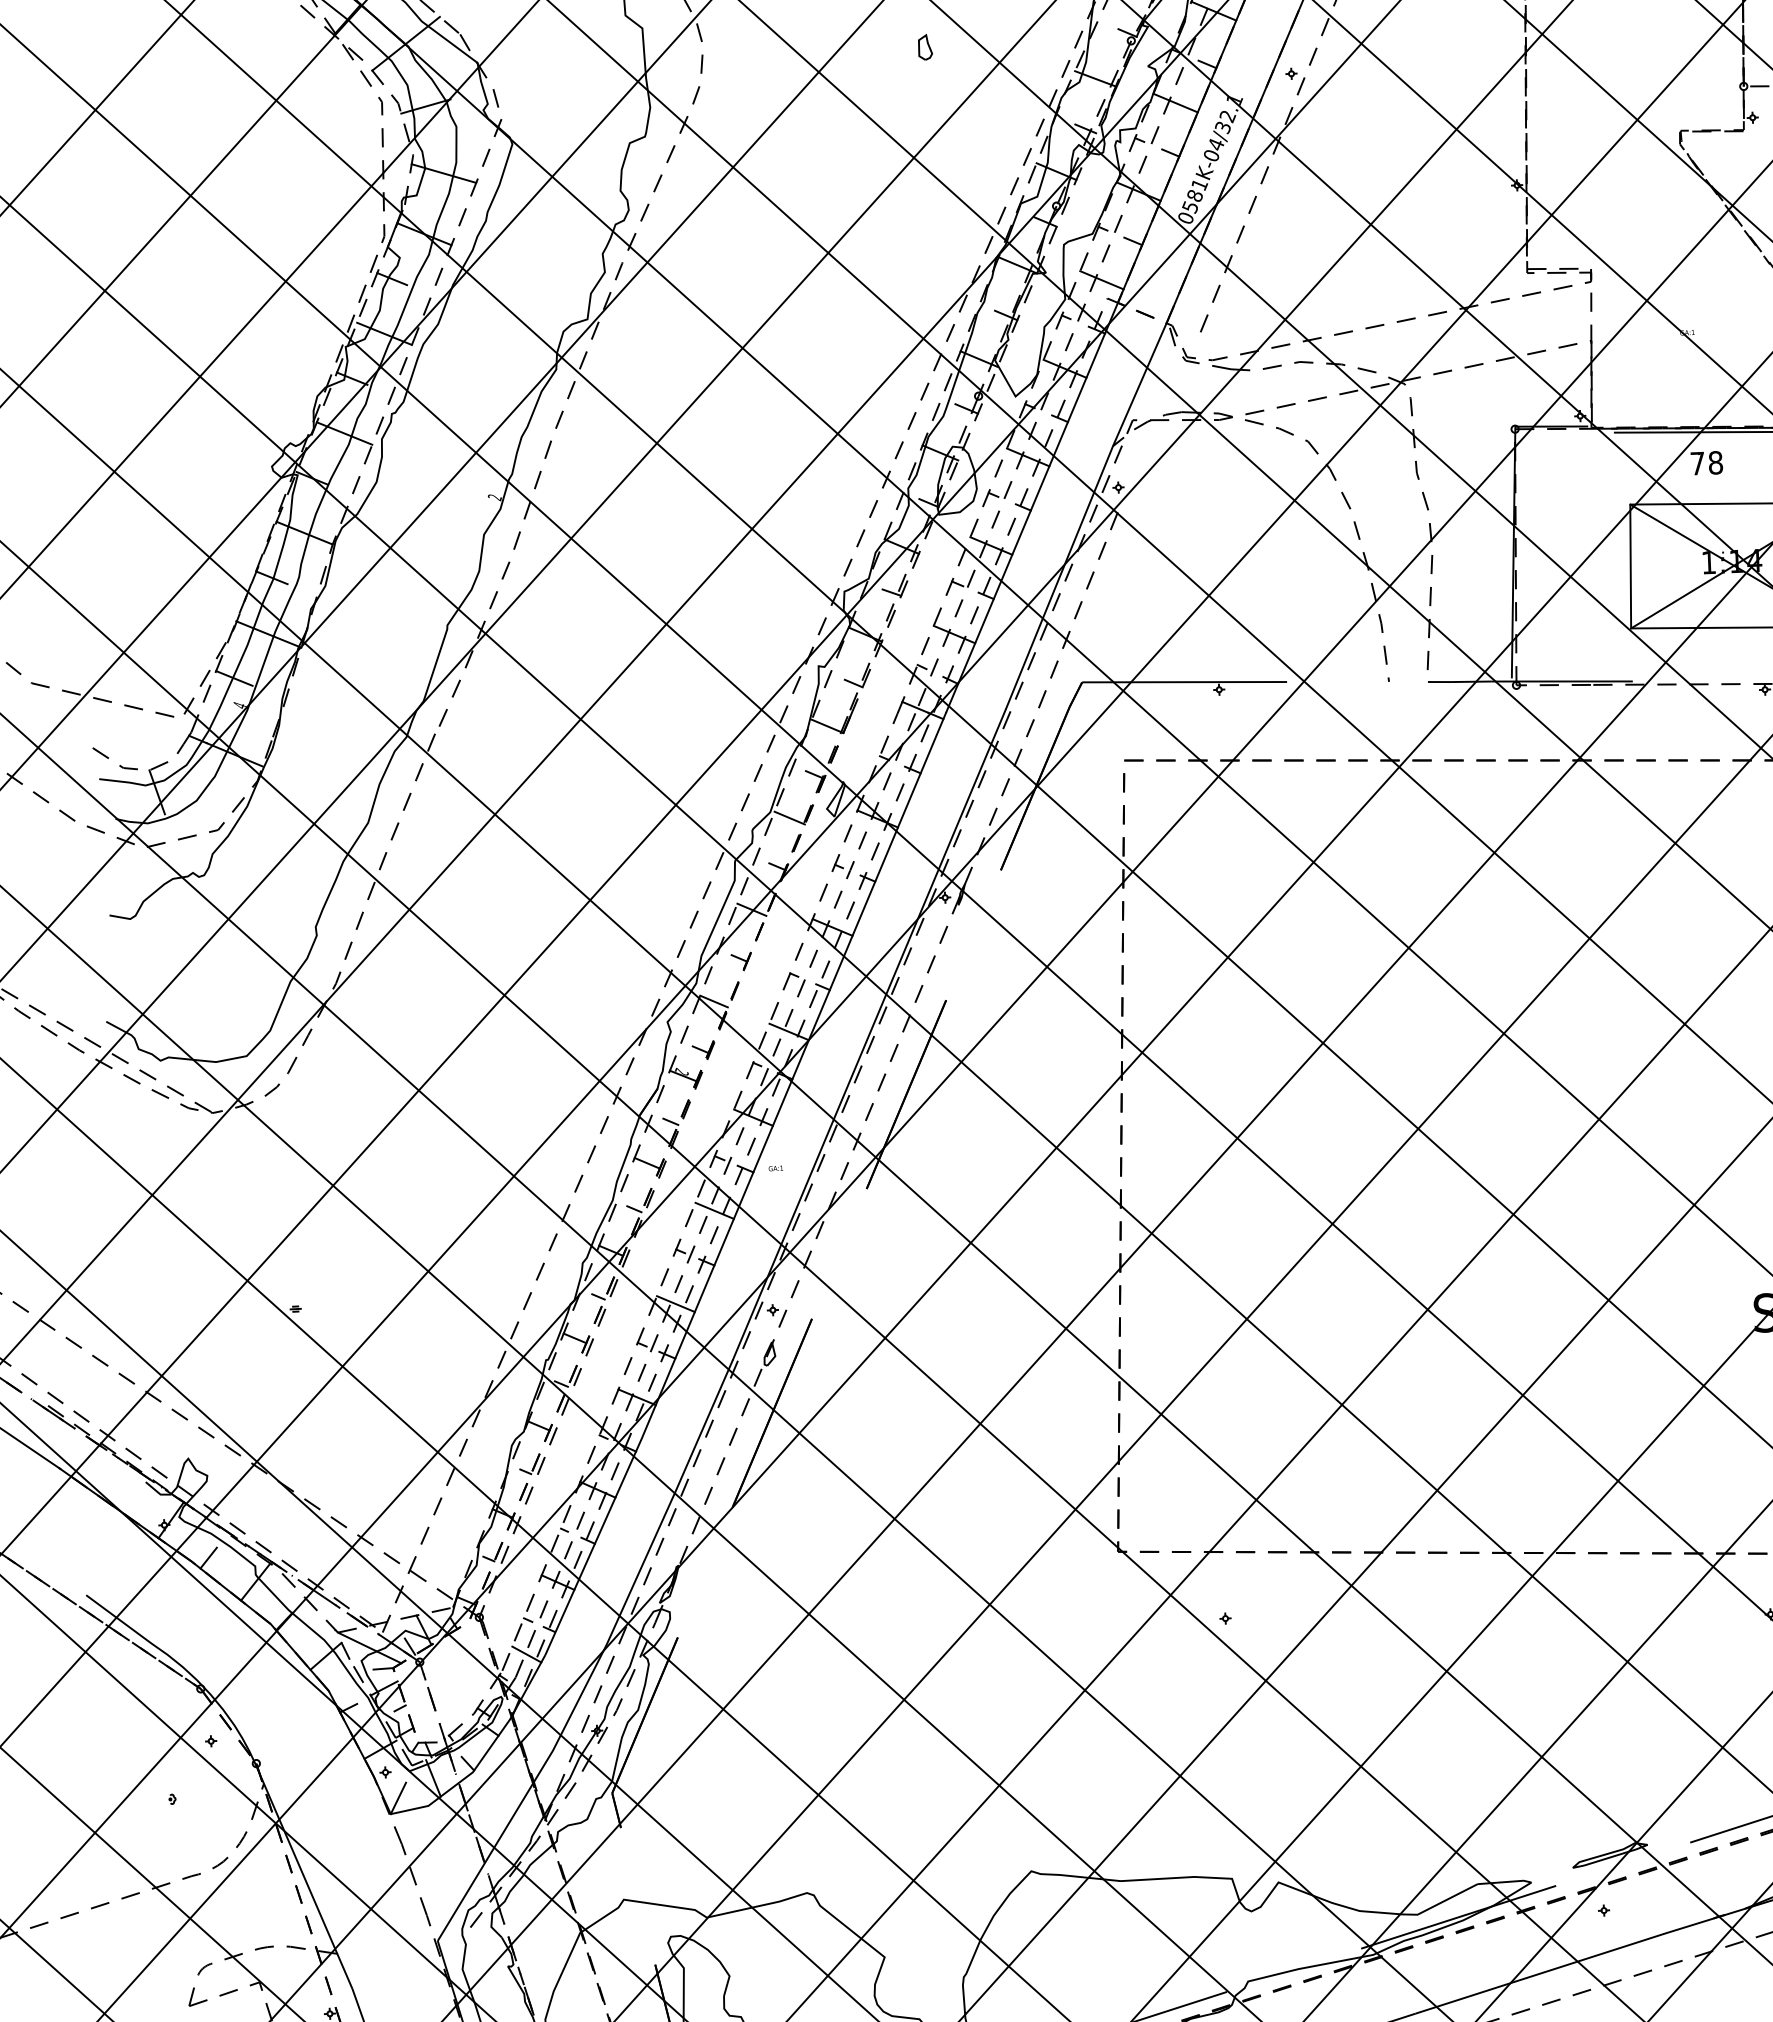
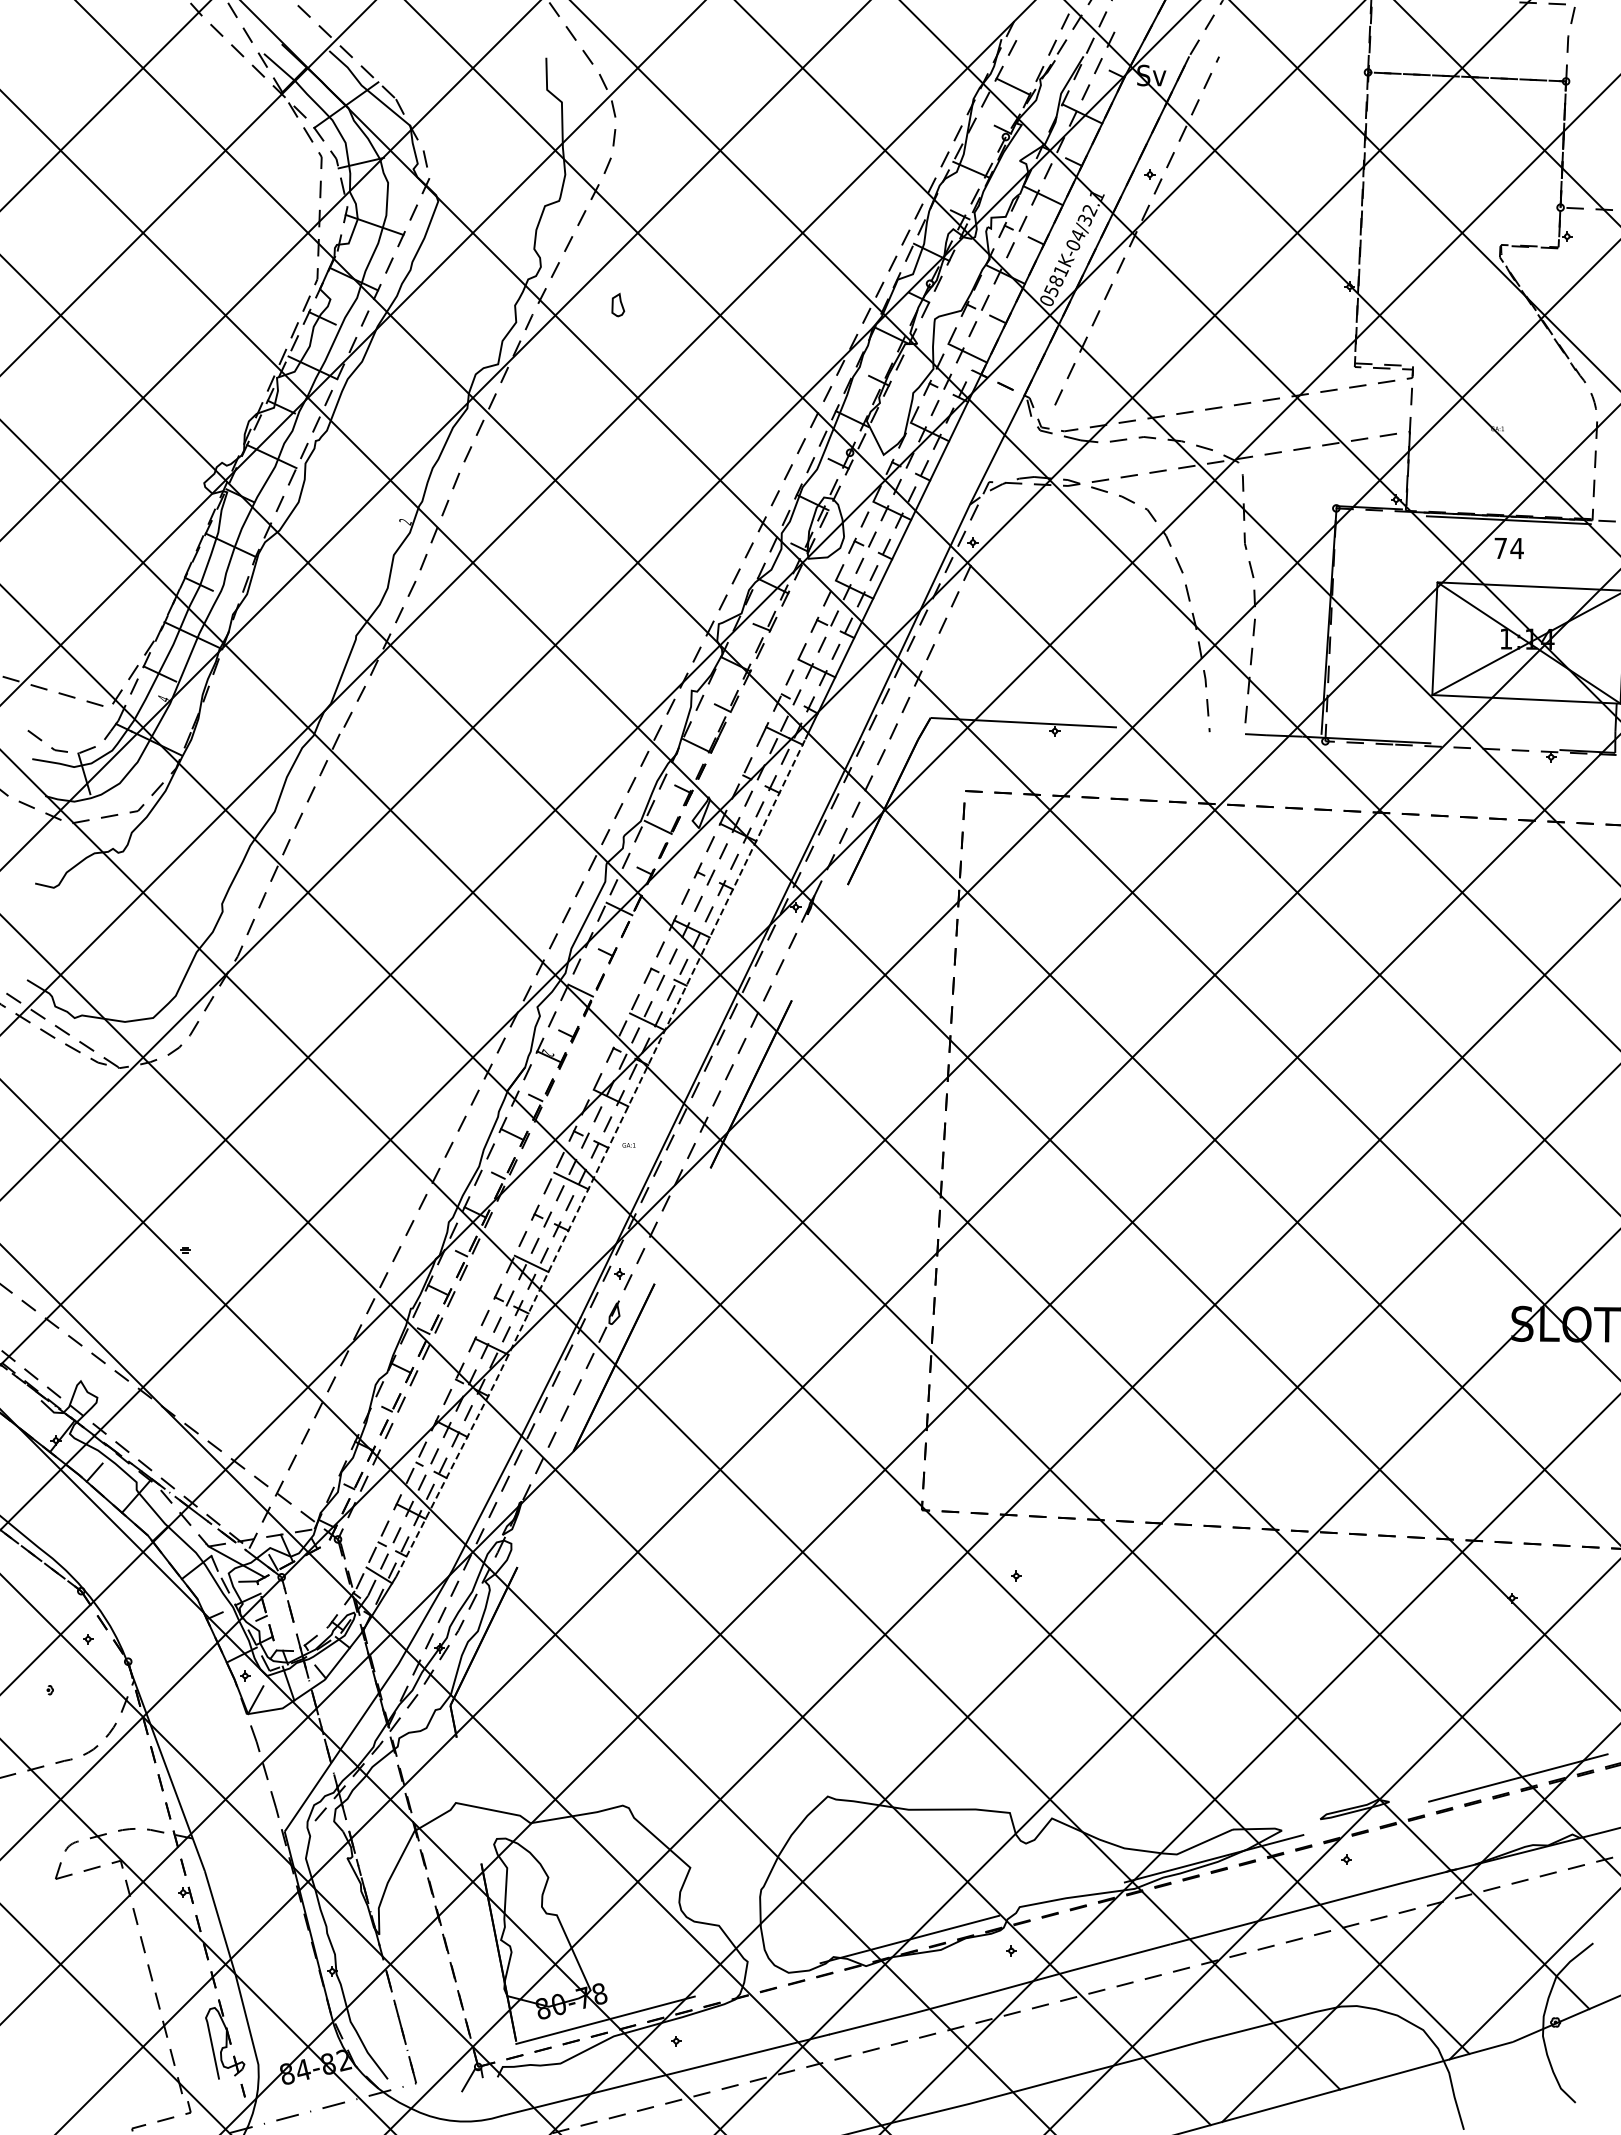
part: (925, 46) -> (618, 304), moved
text: (1715, 462) -> (1516, 548), 78 -> 74
line: (748, 1184) -> (603, 1158), solid -> dashed

